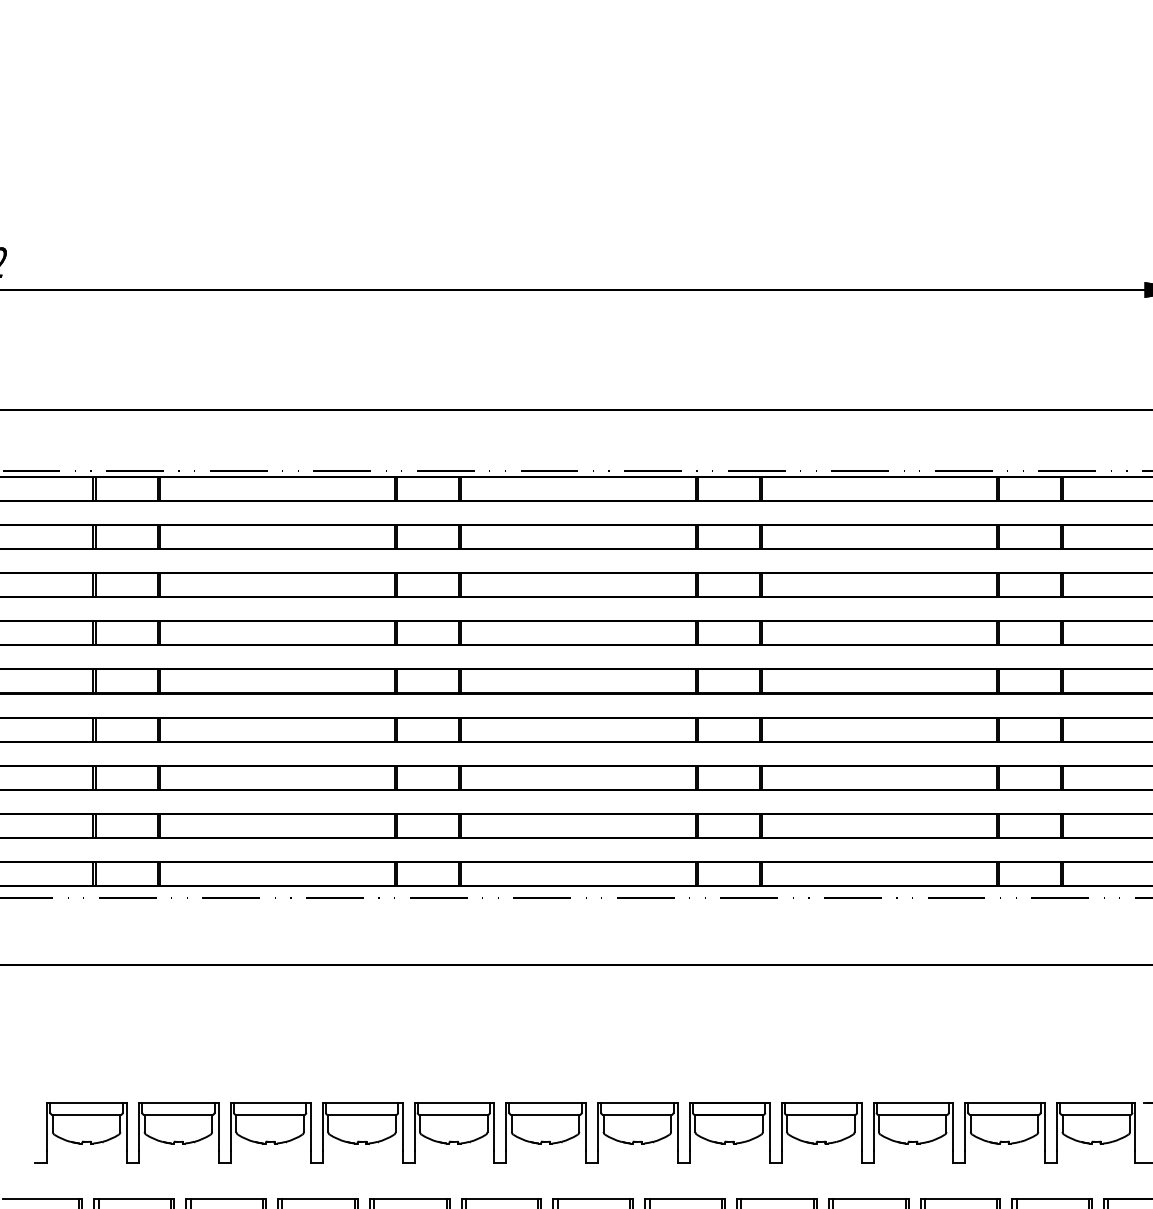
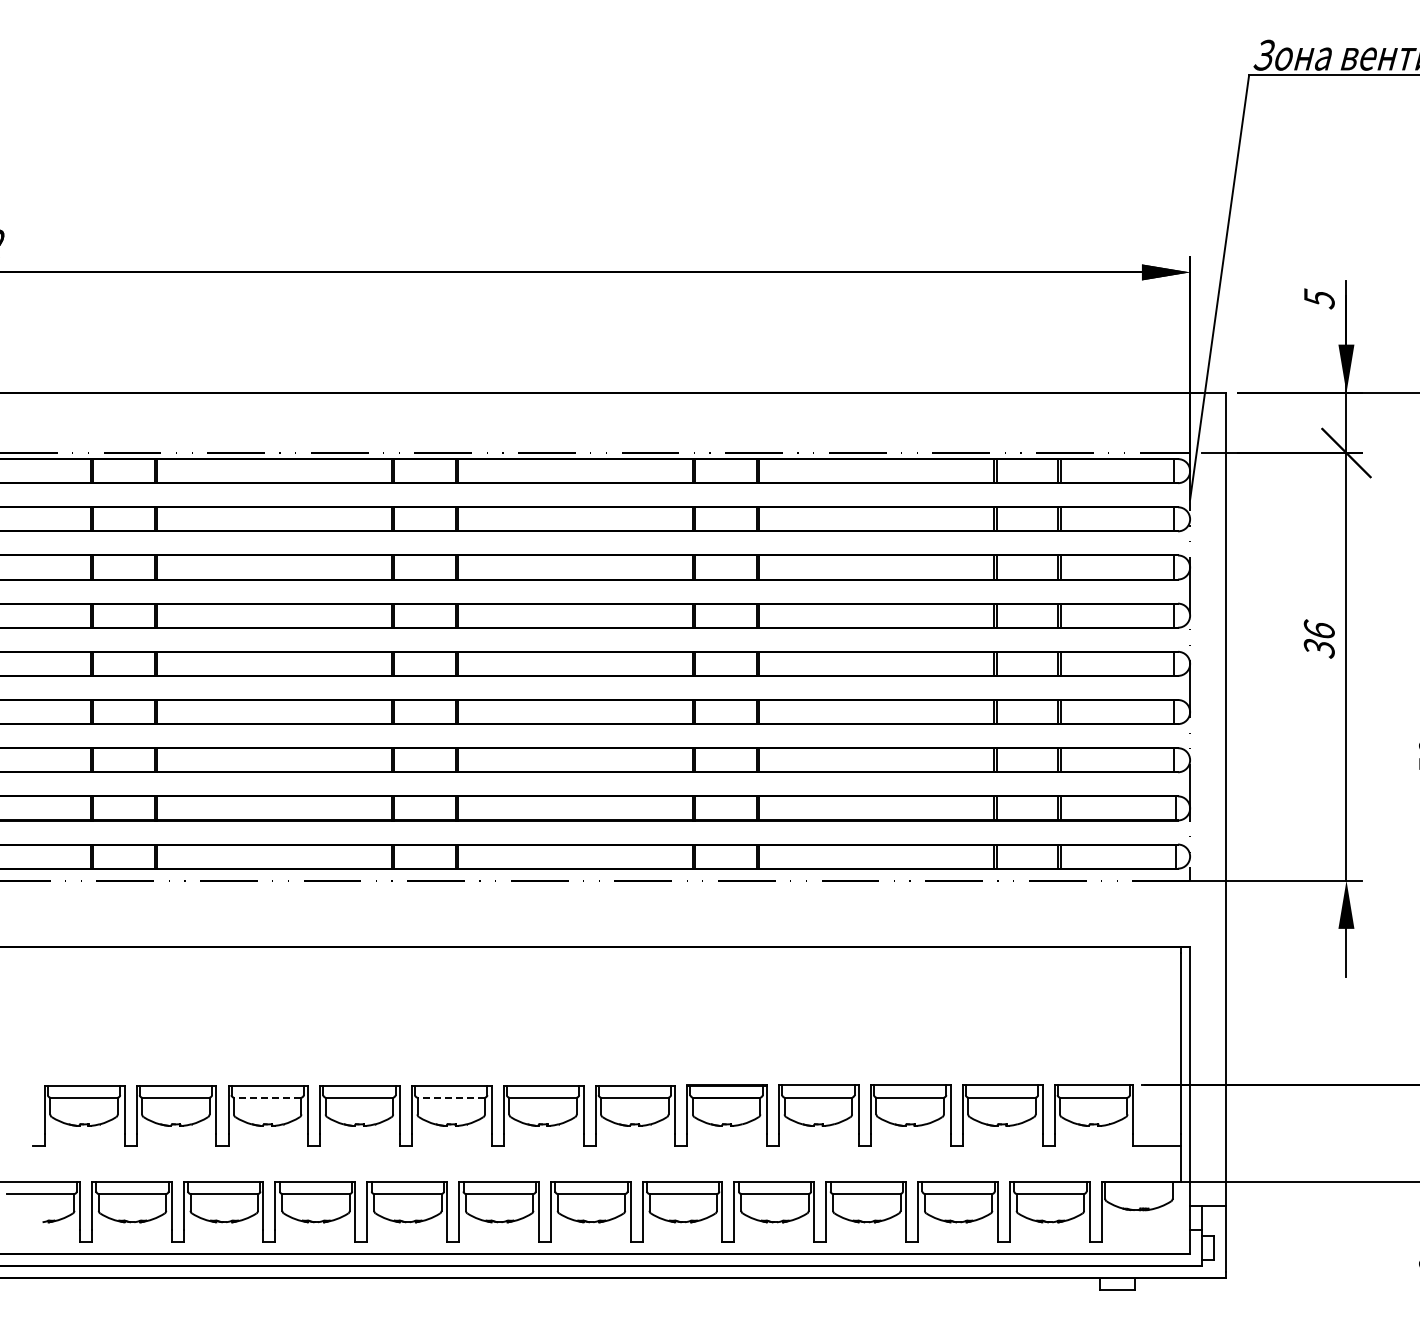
line: (270, 1115) -> (267, 1097), solid -> dashed
line: (454, 1115) -> (451, 1097), solid -> dashed

